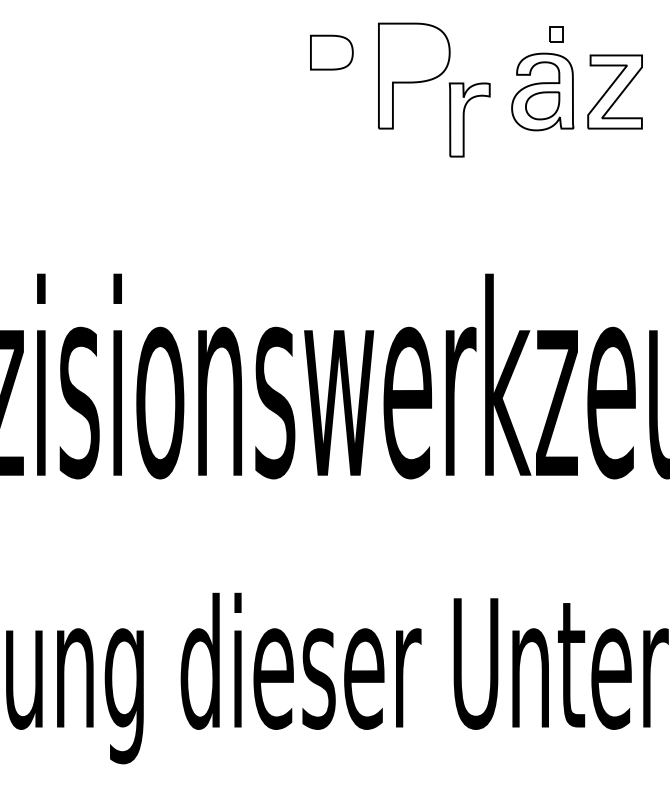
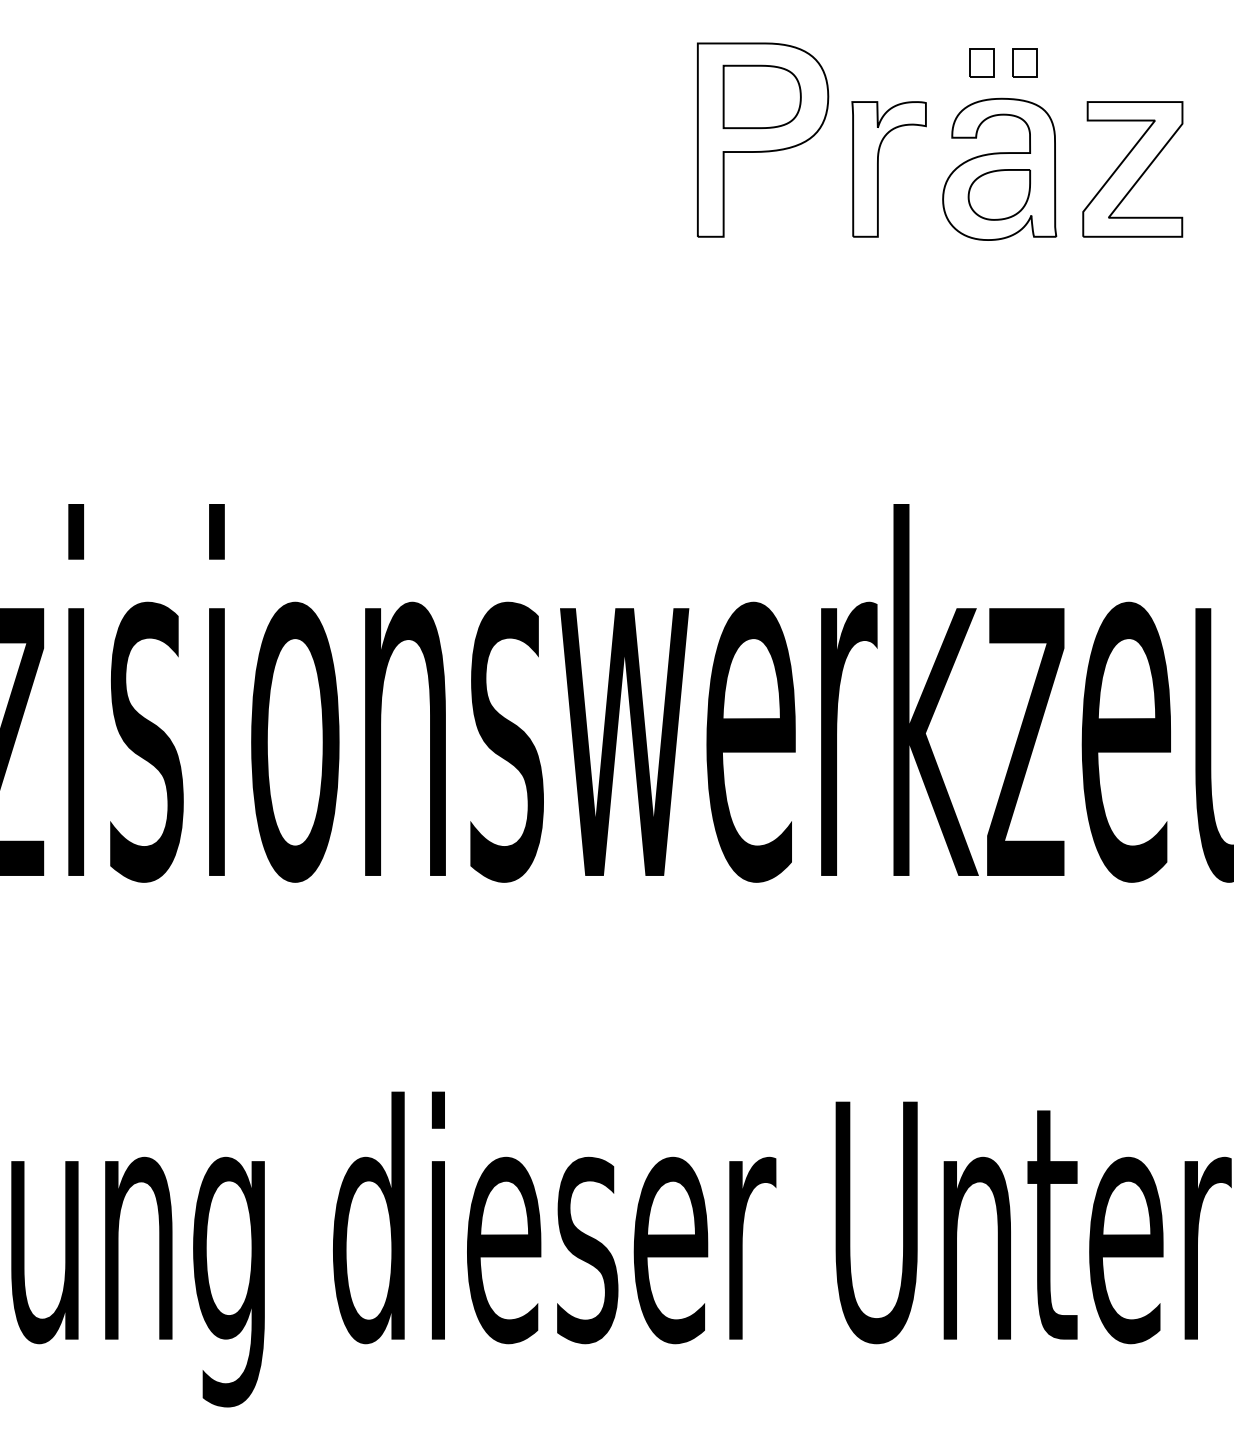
part: (533, 34) -> (982, 63), added
part: (331, 52) -> (761, 96), moved
part: (469, 119) -> (888, 168), moved

